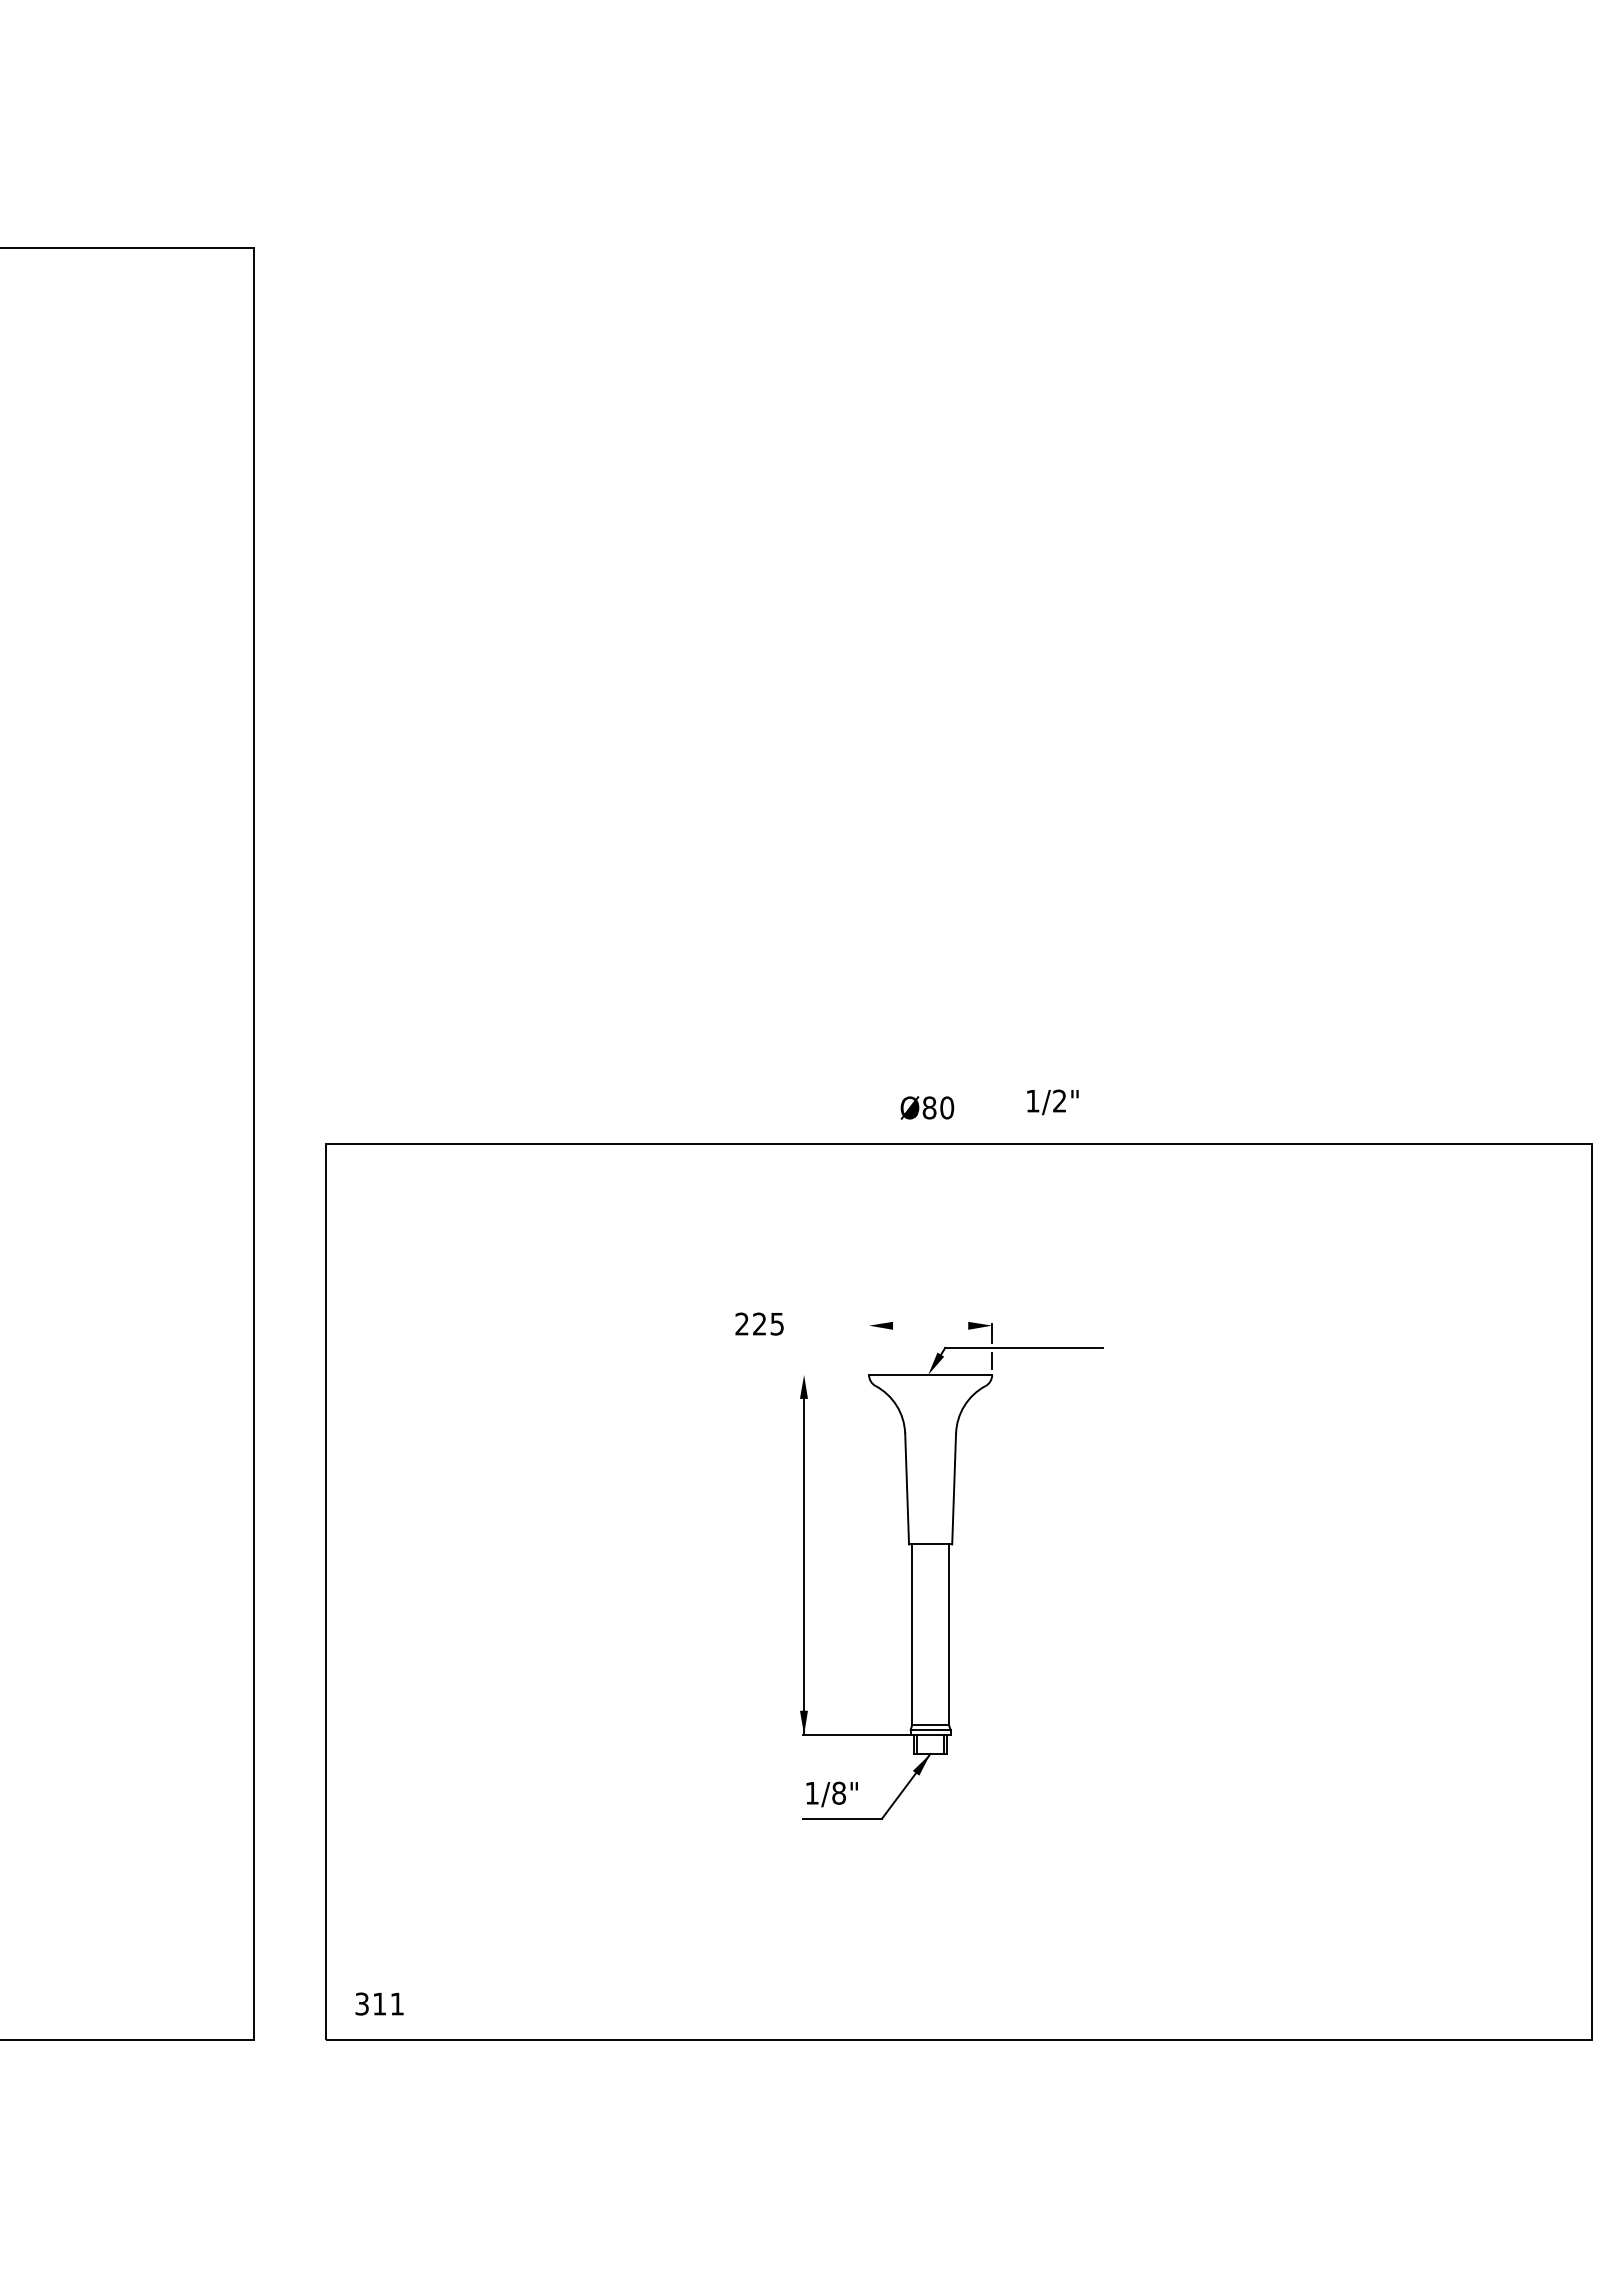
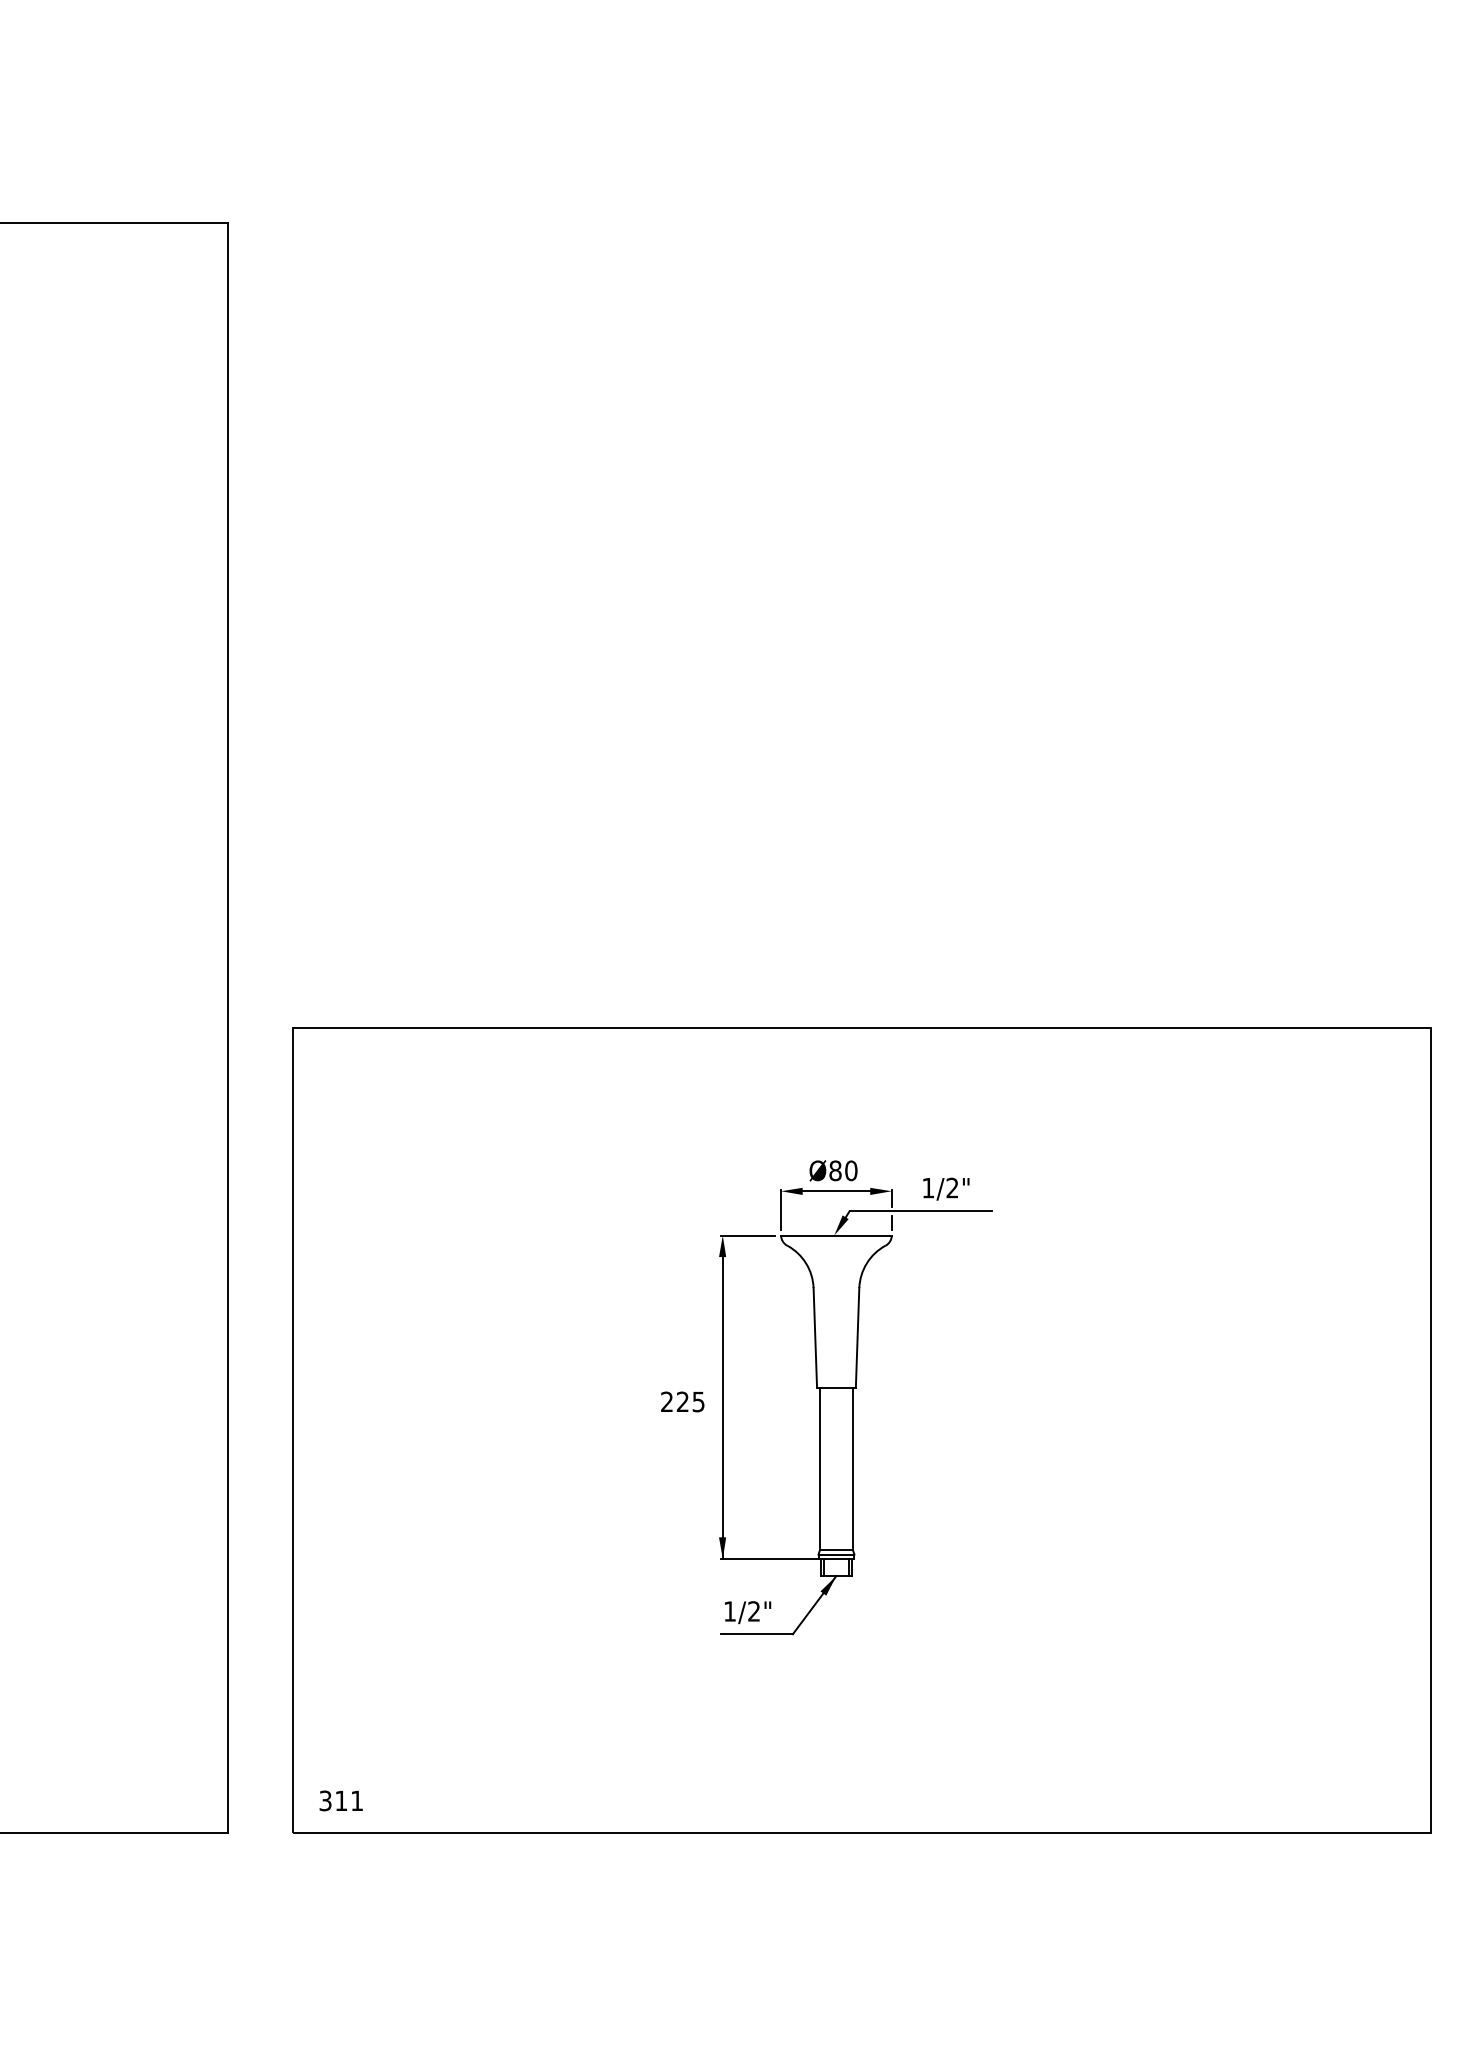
text: (1052, 1102) -> (945, 1189), moved
text: (927, 1107) -> (833, 1170), moved
text: (759, 1323) -> (682, 1401), moved
line: (930, 1325) -> (836, 1191), added
line: (869, 1346) -> (781, 1209), added
line: (832, 1374) -> (748, 1235), added
text: (838, 1792) -> (753, 1610), 1/8" -> 1/2"

